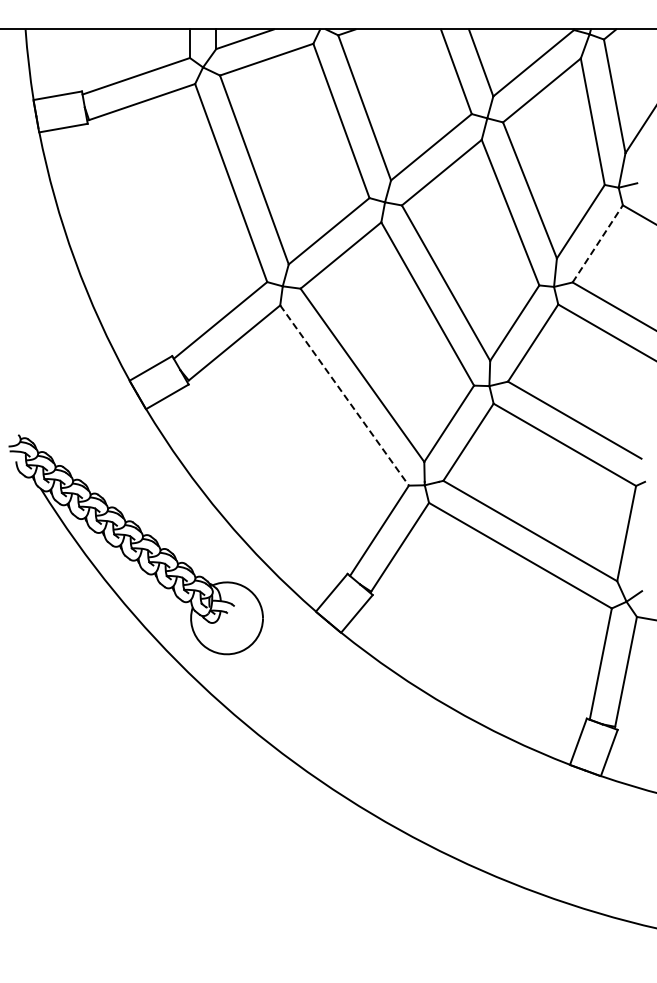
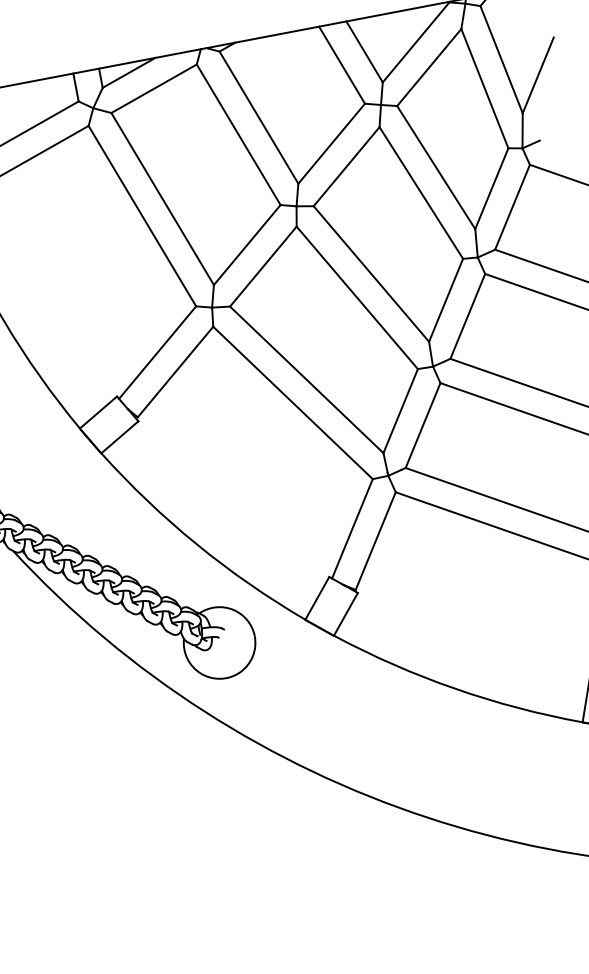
line: (598, 243) -> (513, 206), dashed -> solid
line: (344, 395) -> (292, 402), dashed -> solid

